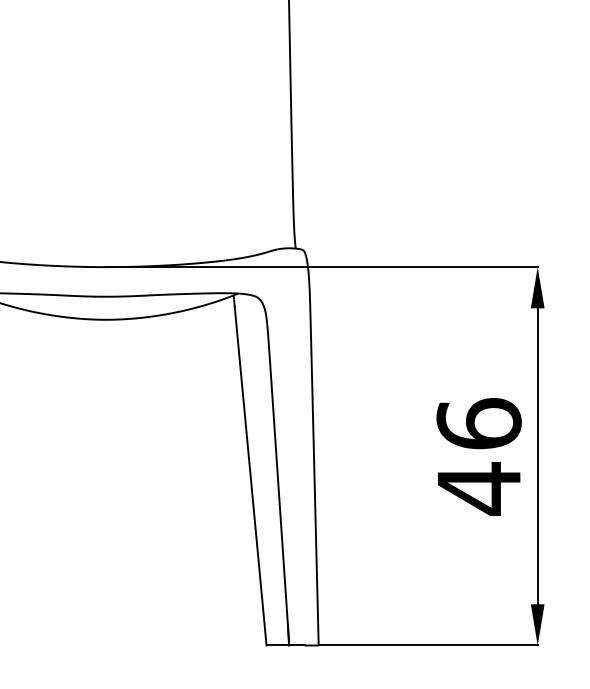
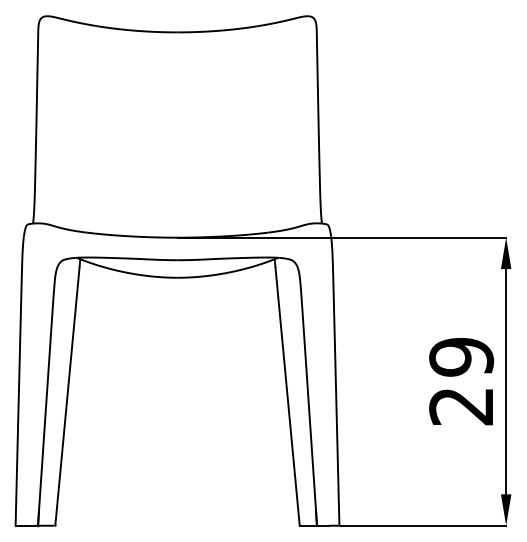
text: (479, 457) -> (461, 382), 46 -> 29

